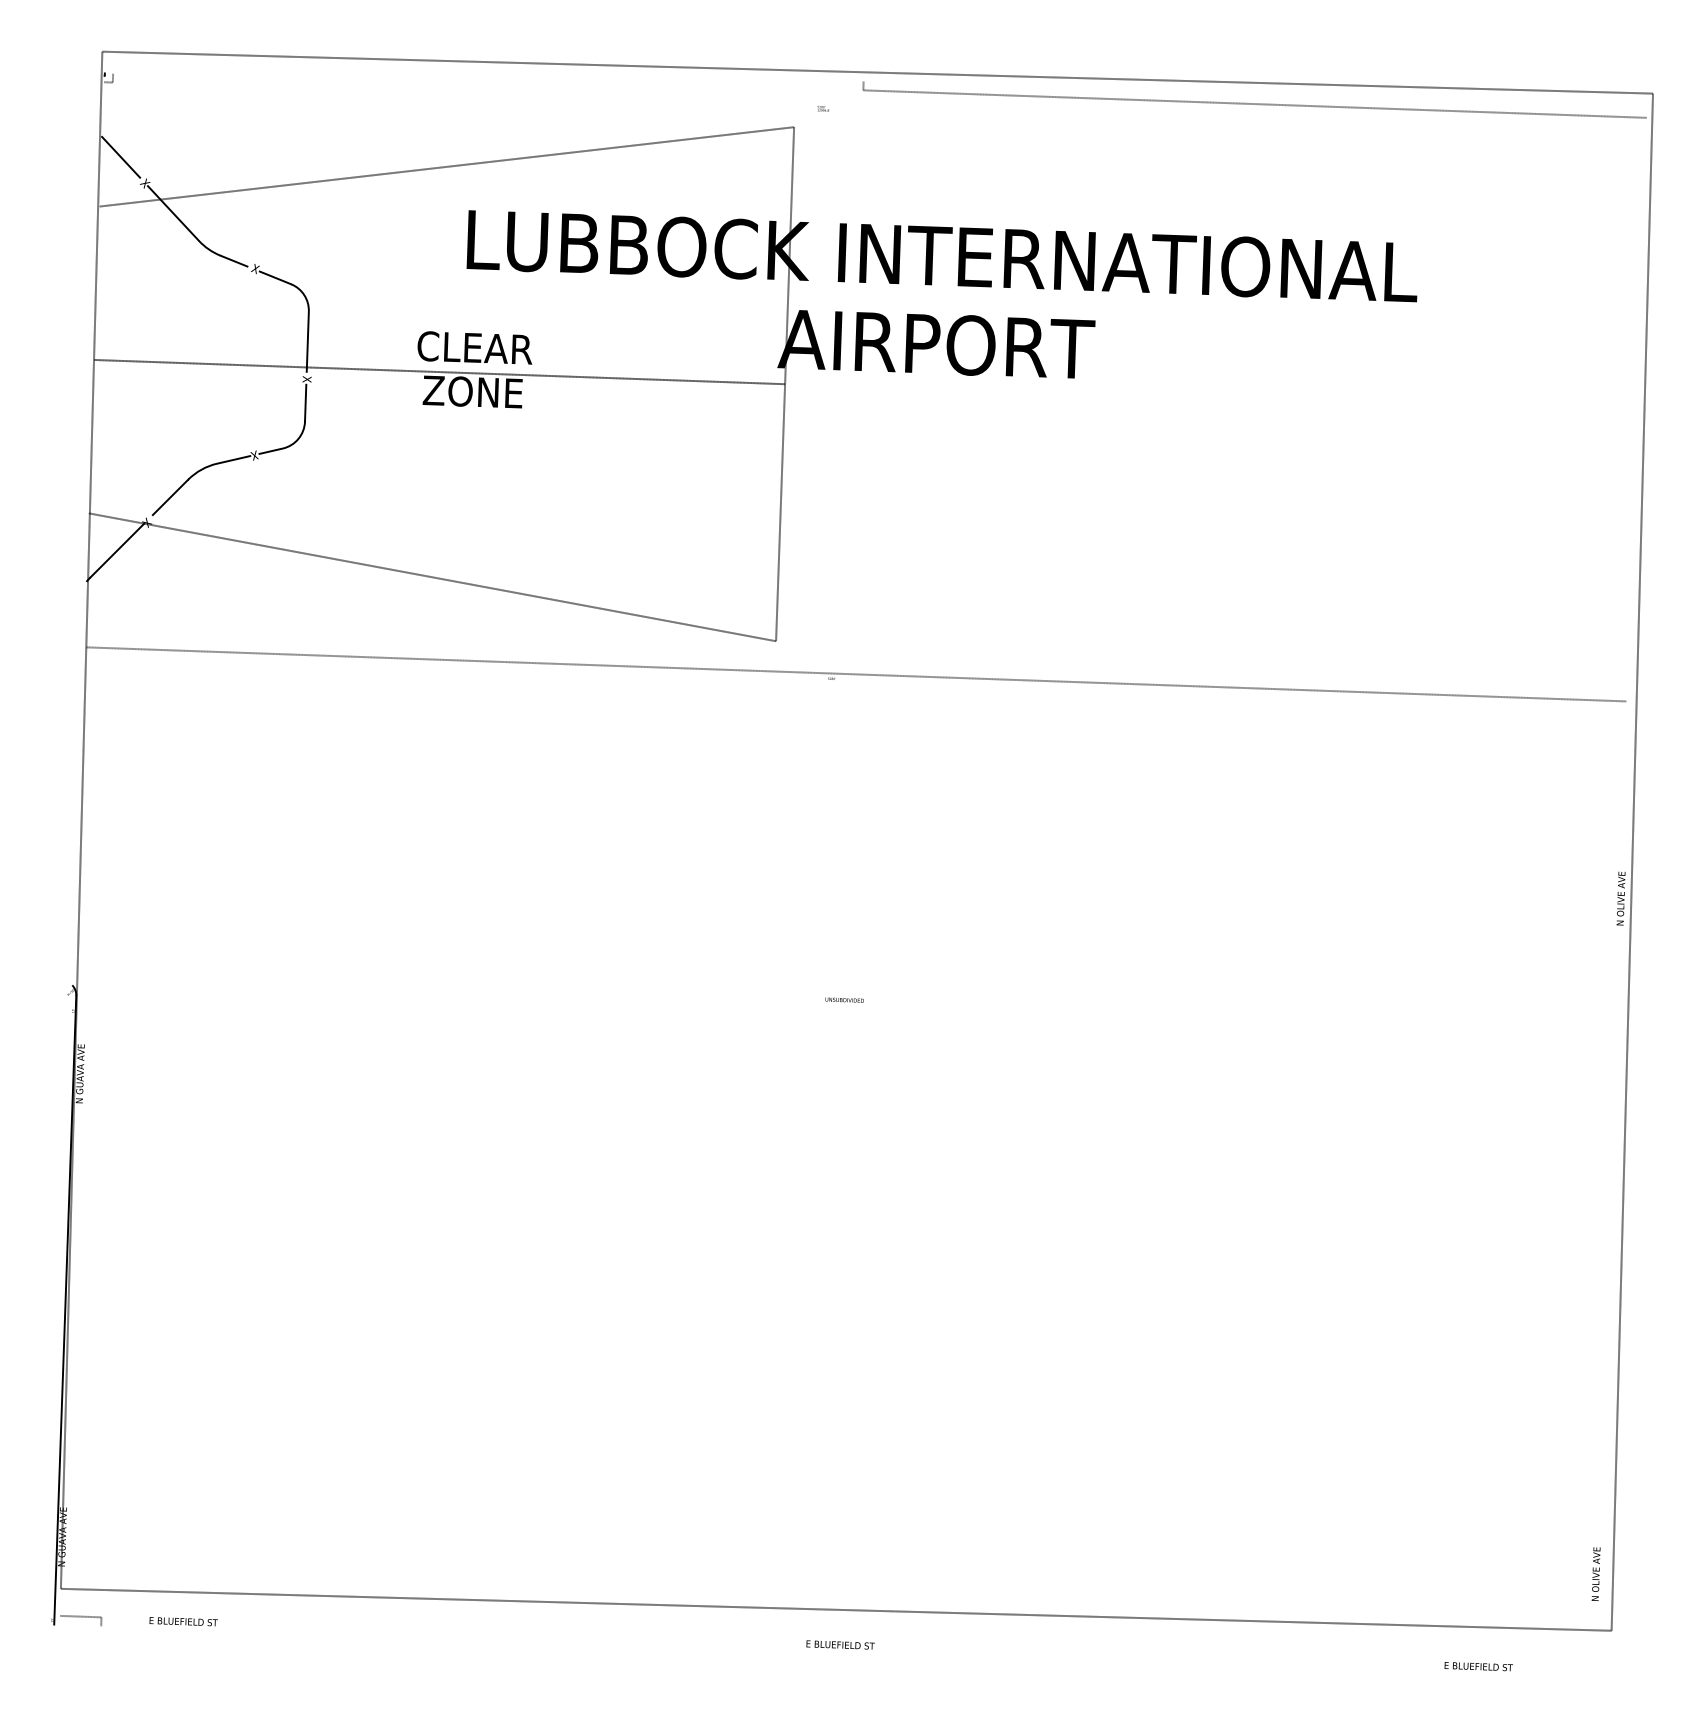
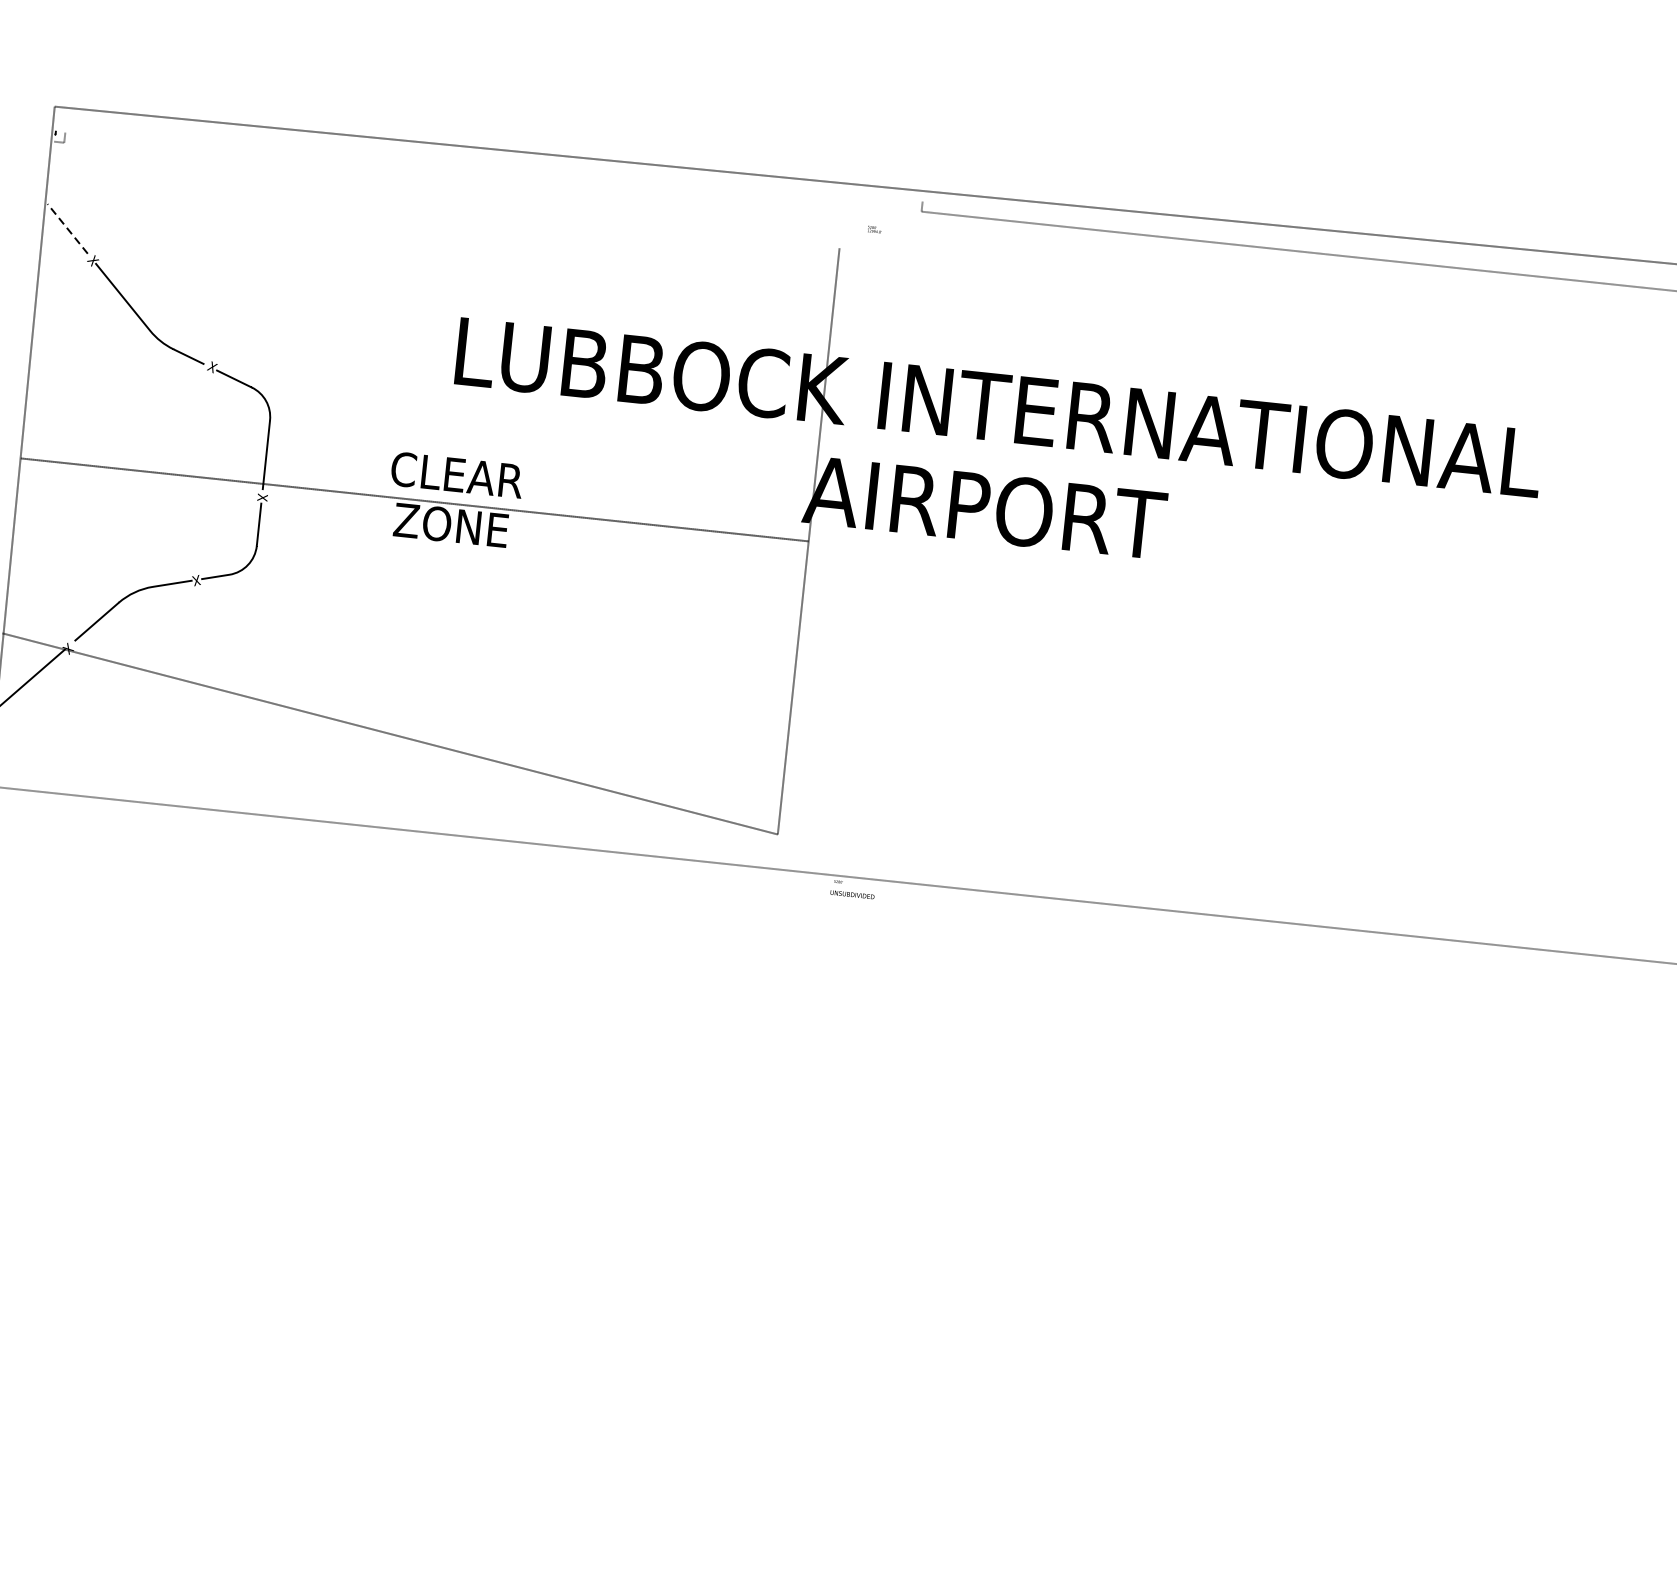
line: (121, 157) -> (68, 229), solid -> dashed
line: (446, 166) -> (439, 265), removed
text: (844, 999) -> (852, 893), moved

